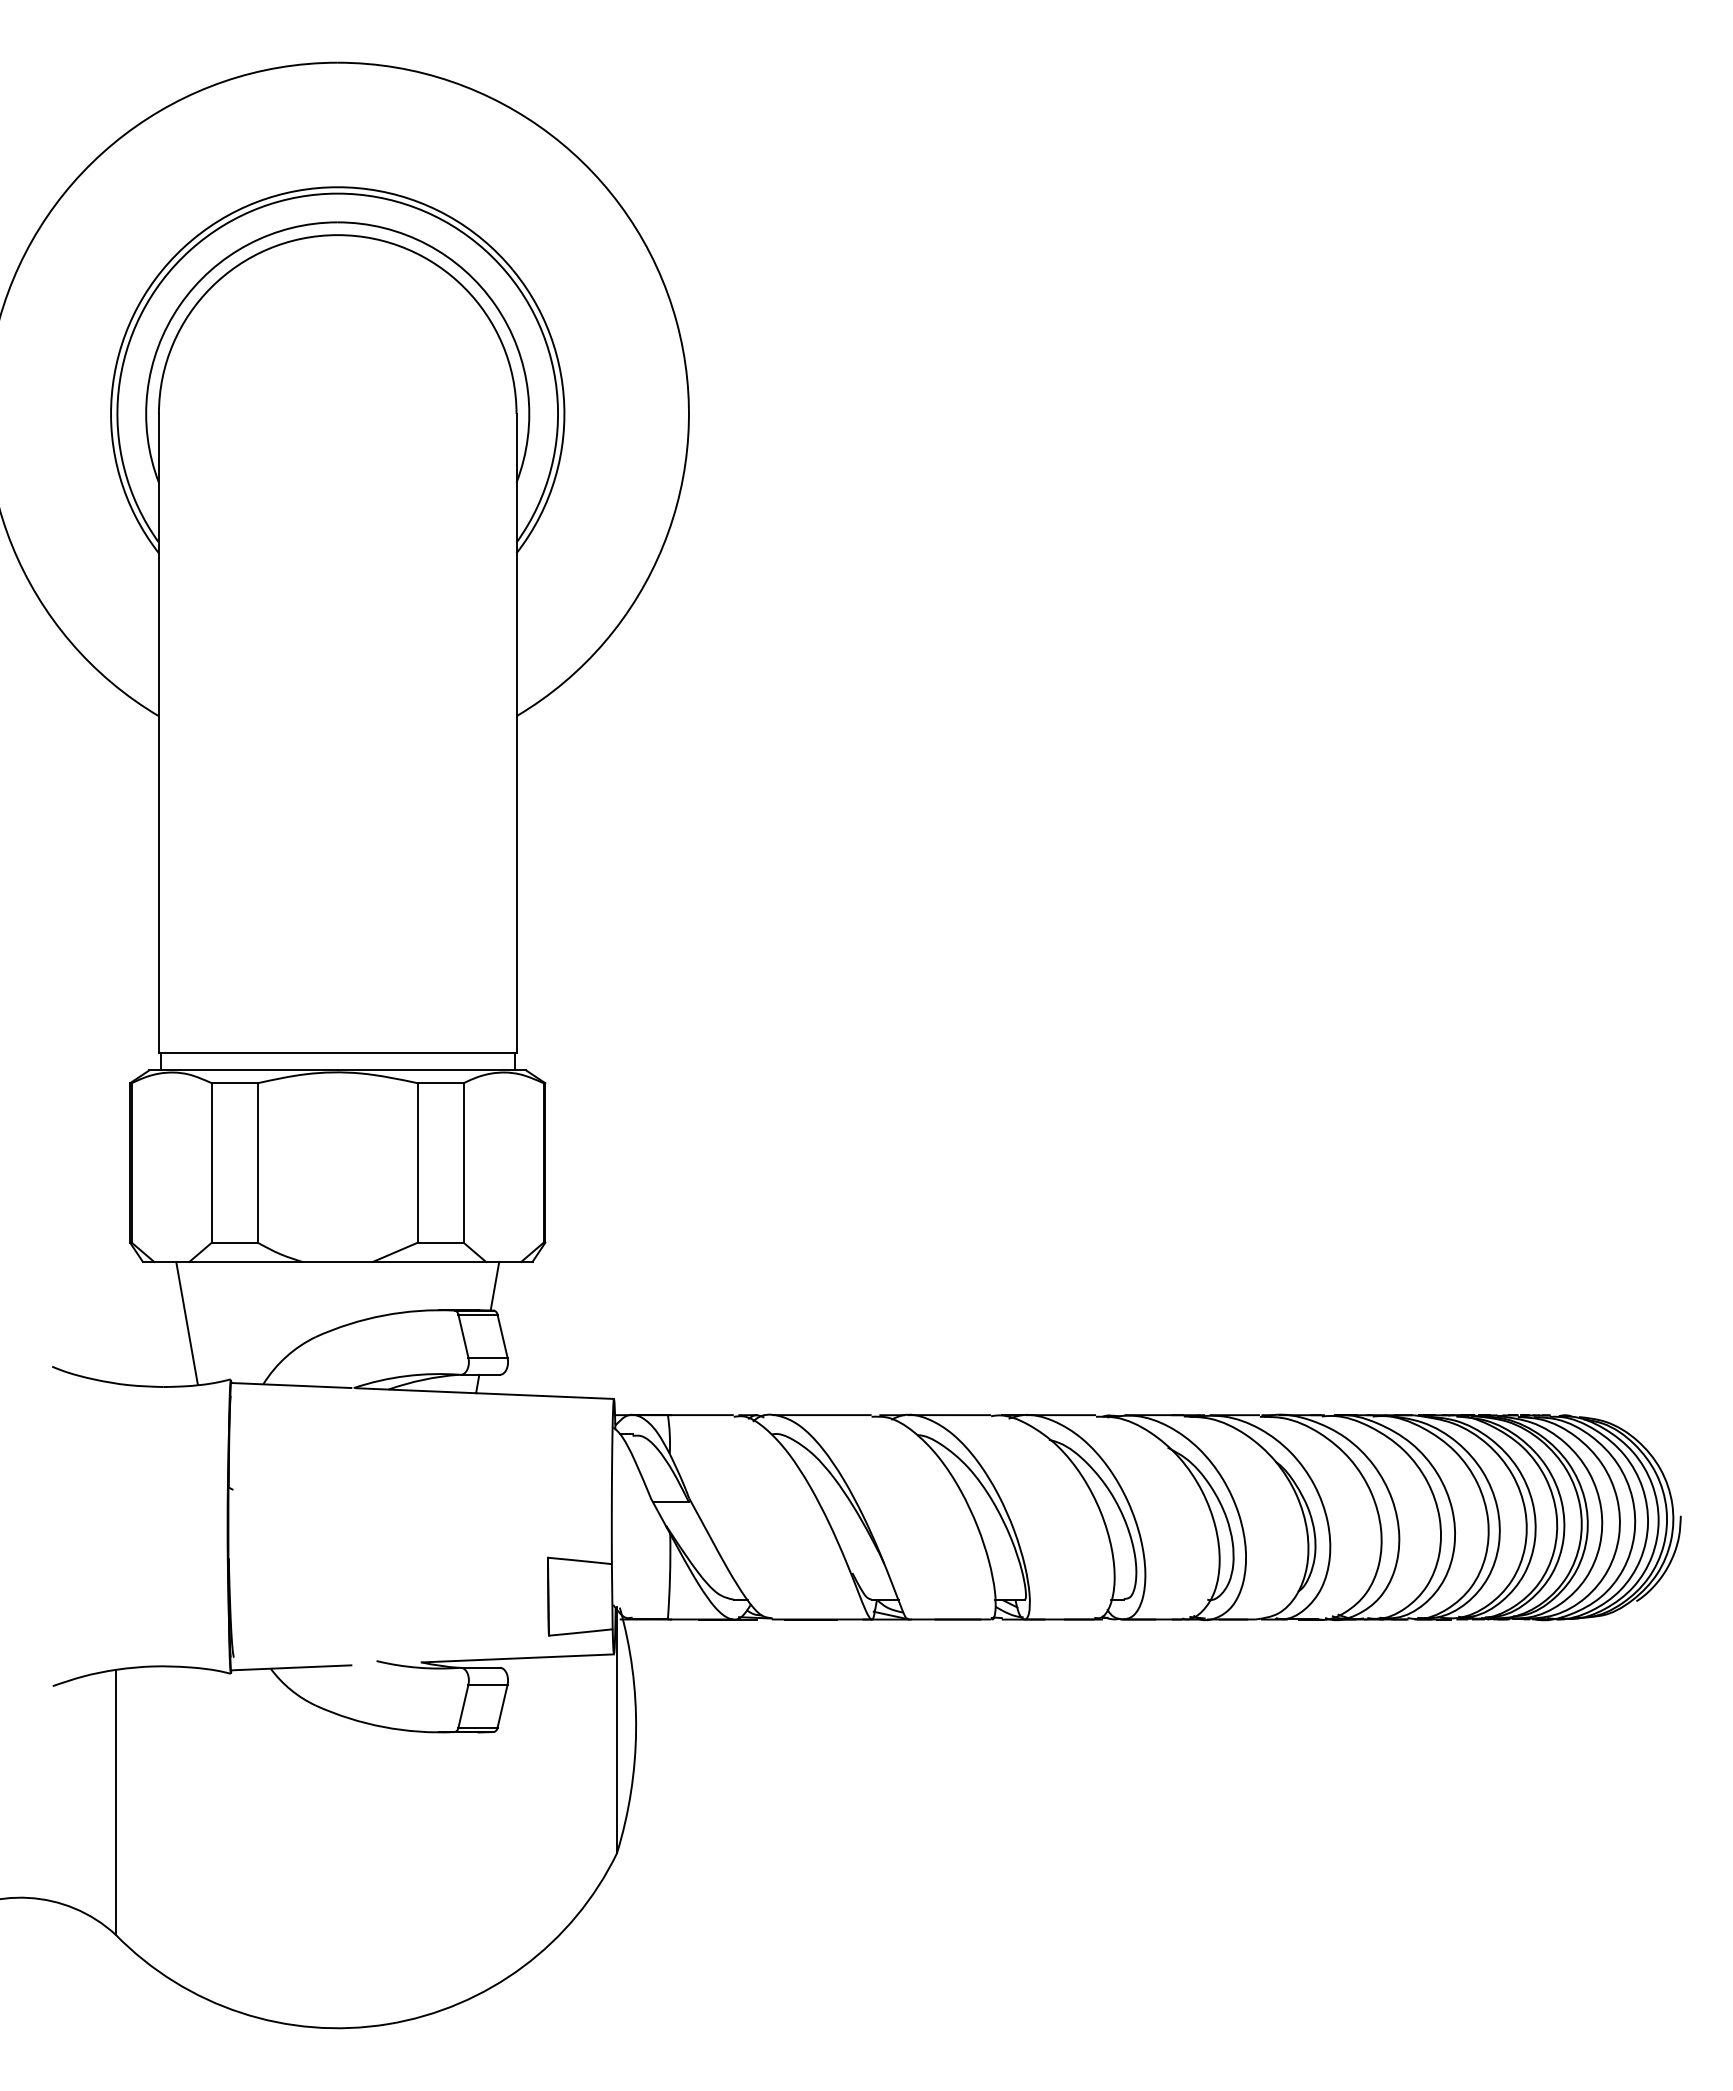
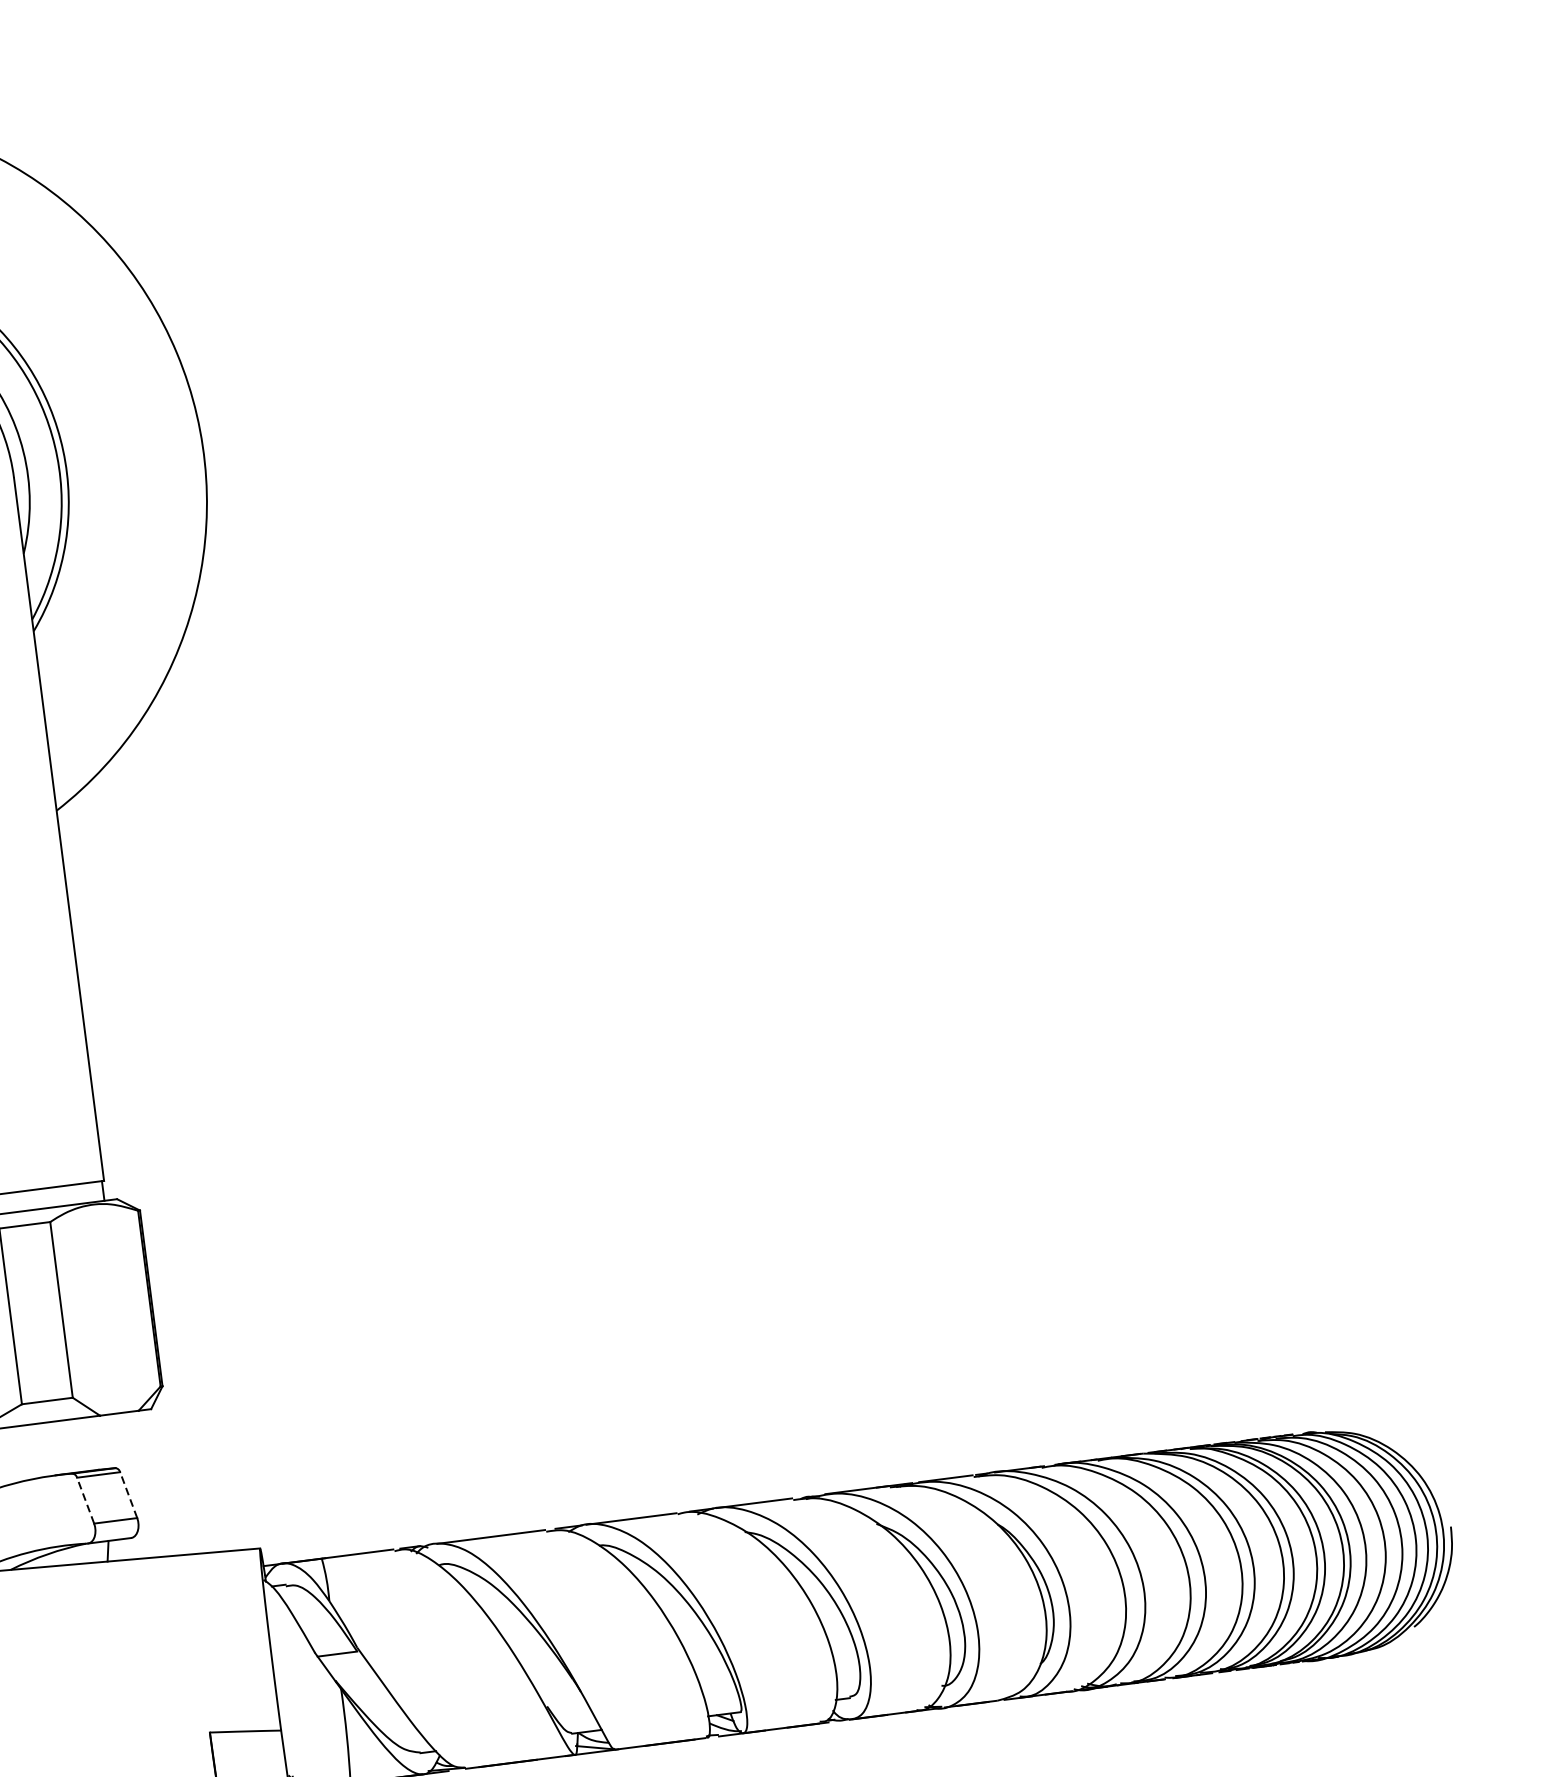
line: (494, 1285) -> (112, 1440), removed
line: (463, 1335) -> (85, 1499), solid -> dashed
line: (502, 1335) -> (128, 1494), solid -> dashed

